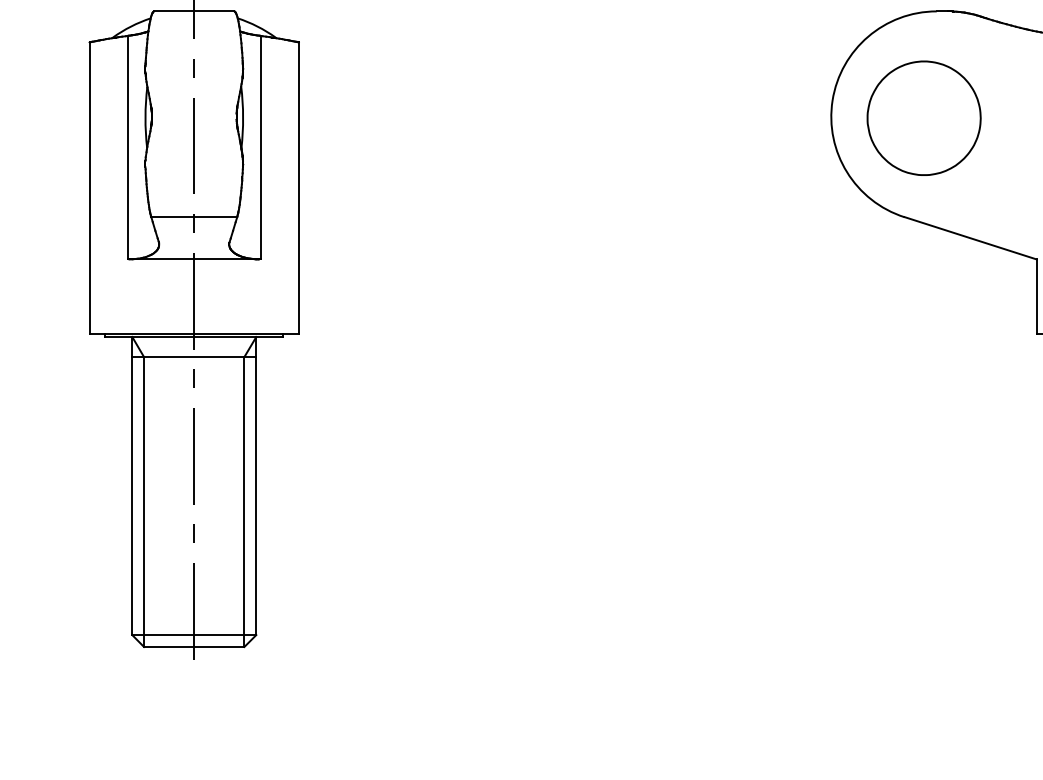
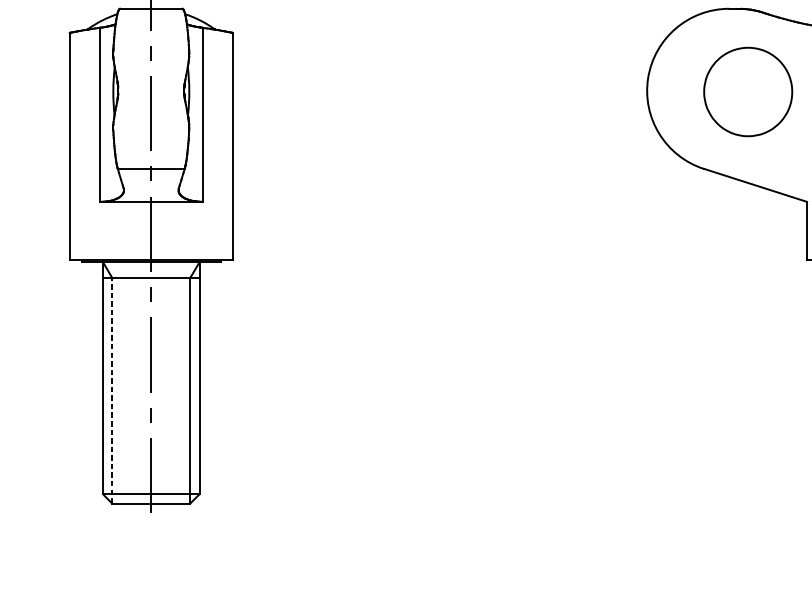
part: (923, 117) -> (747, 91), moved
line: (144, 502) -> (112, 391), solid -> dashed

